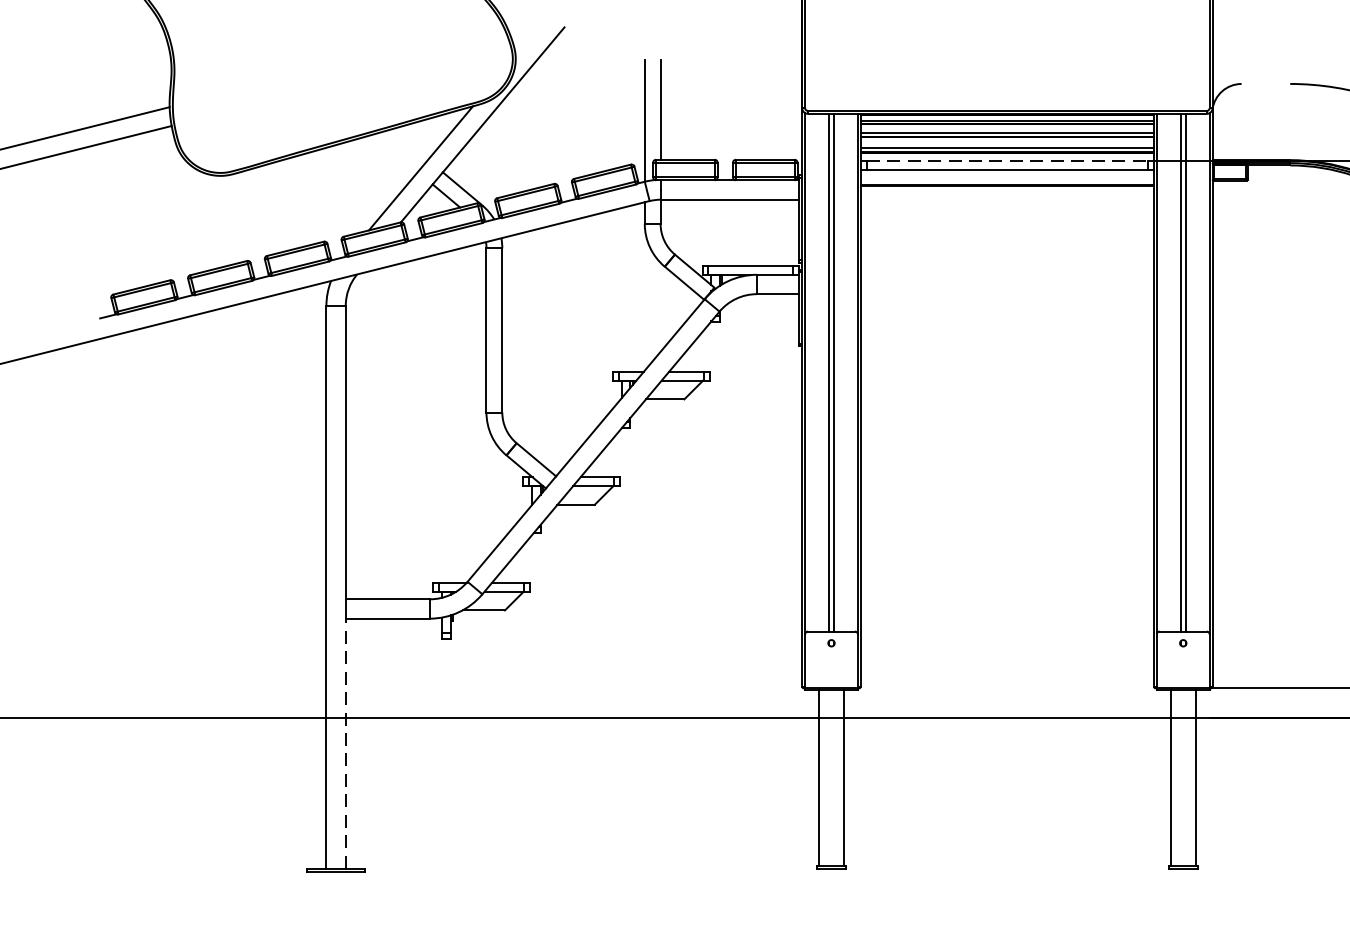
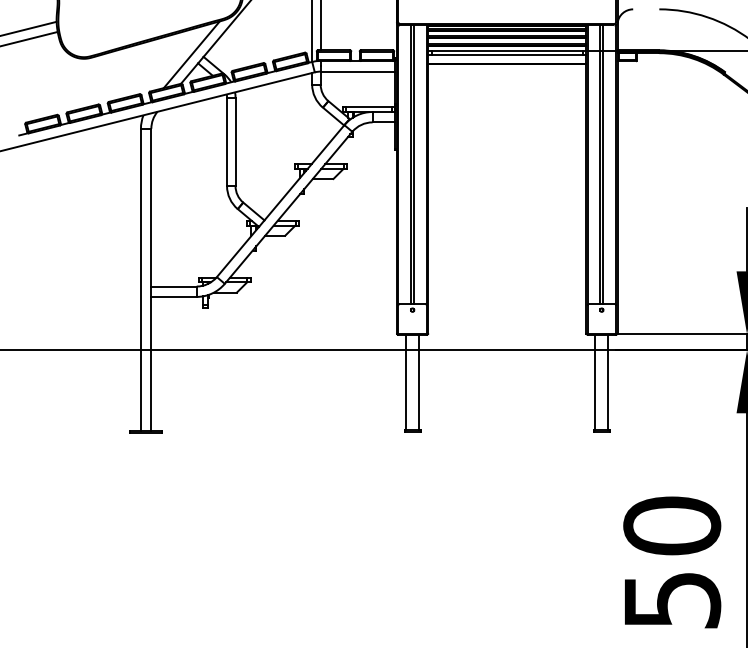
line: (1007, 160) -> (507, 50), dashed -> solid
line: (346, 742) -> (151, 363), dashed -> solid

